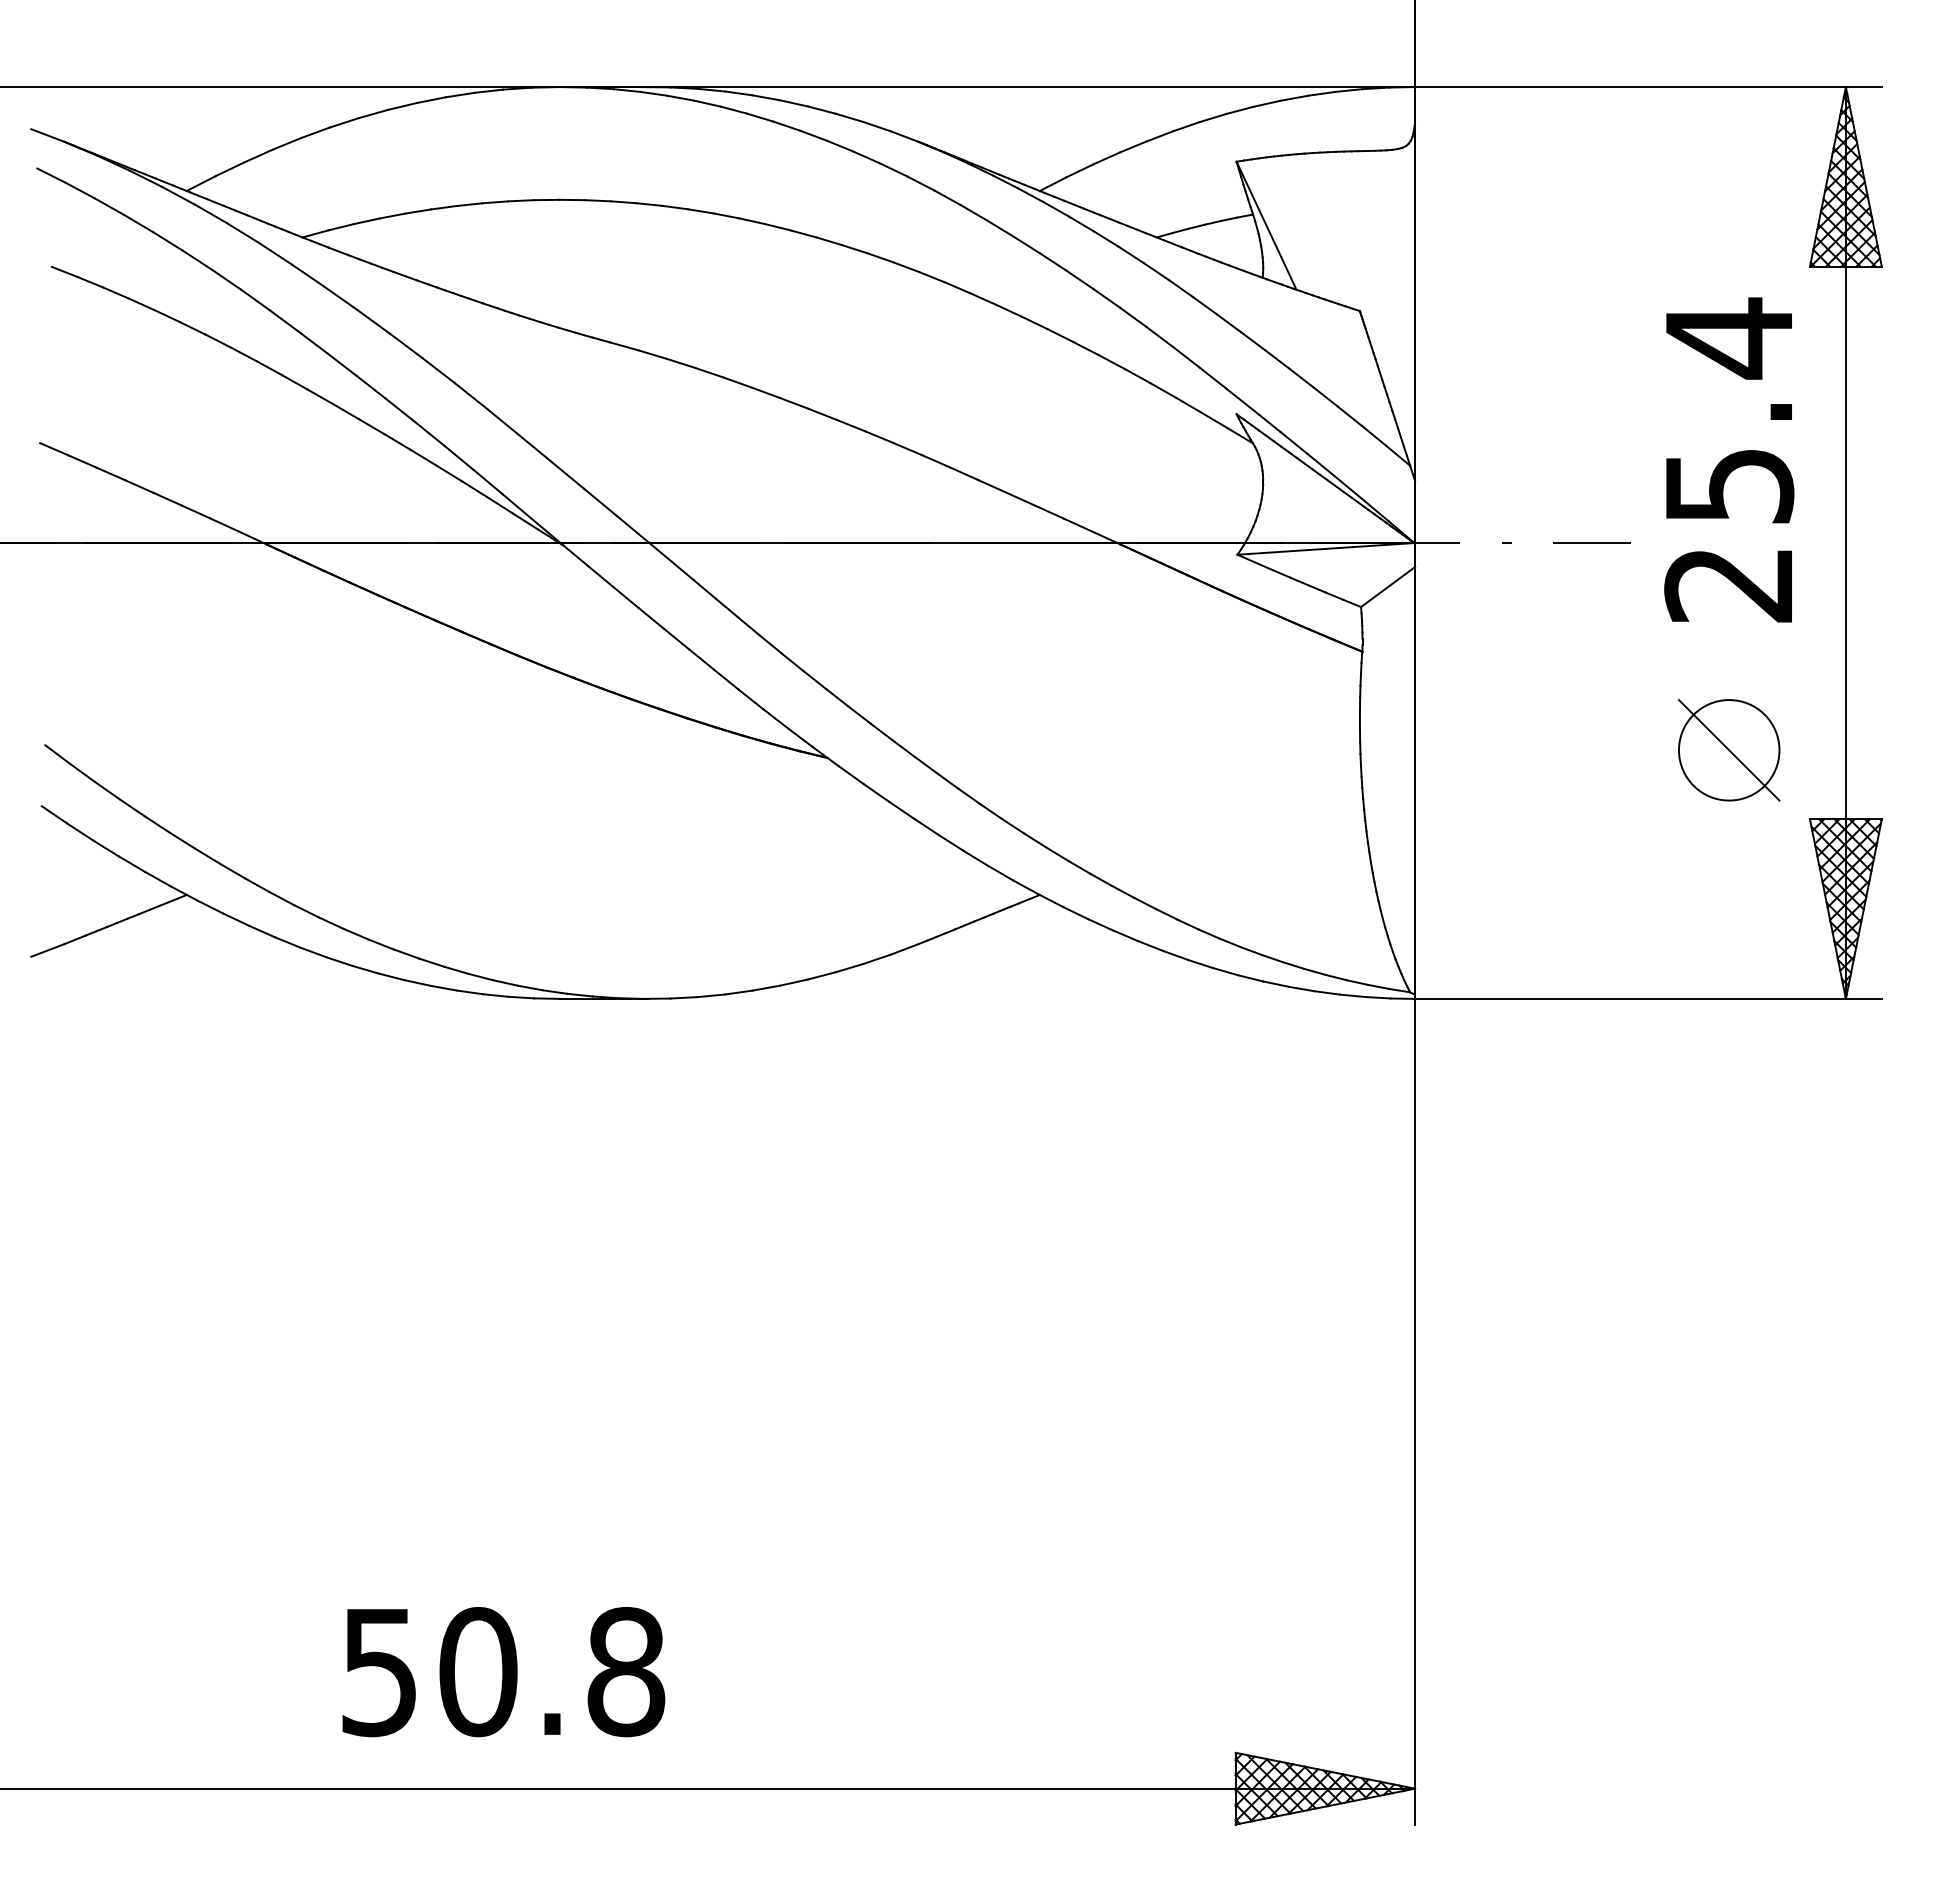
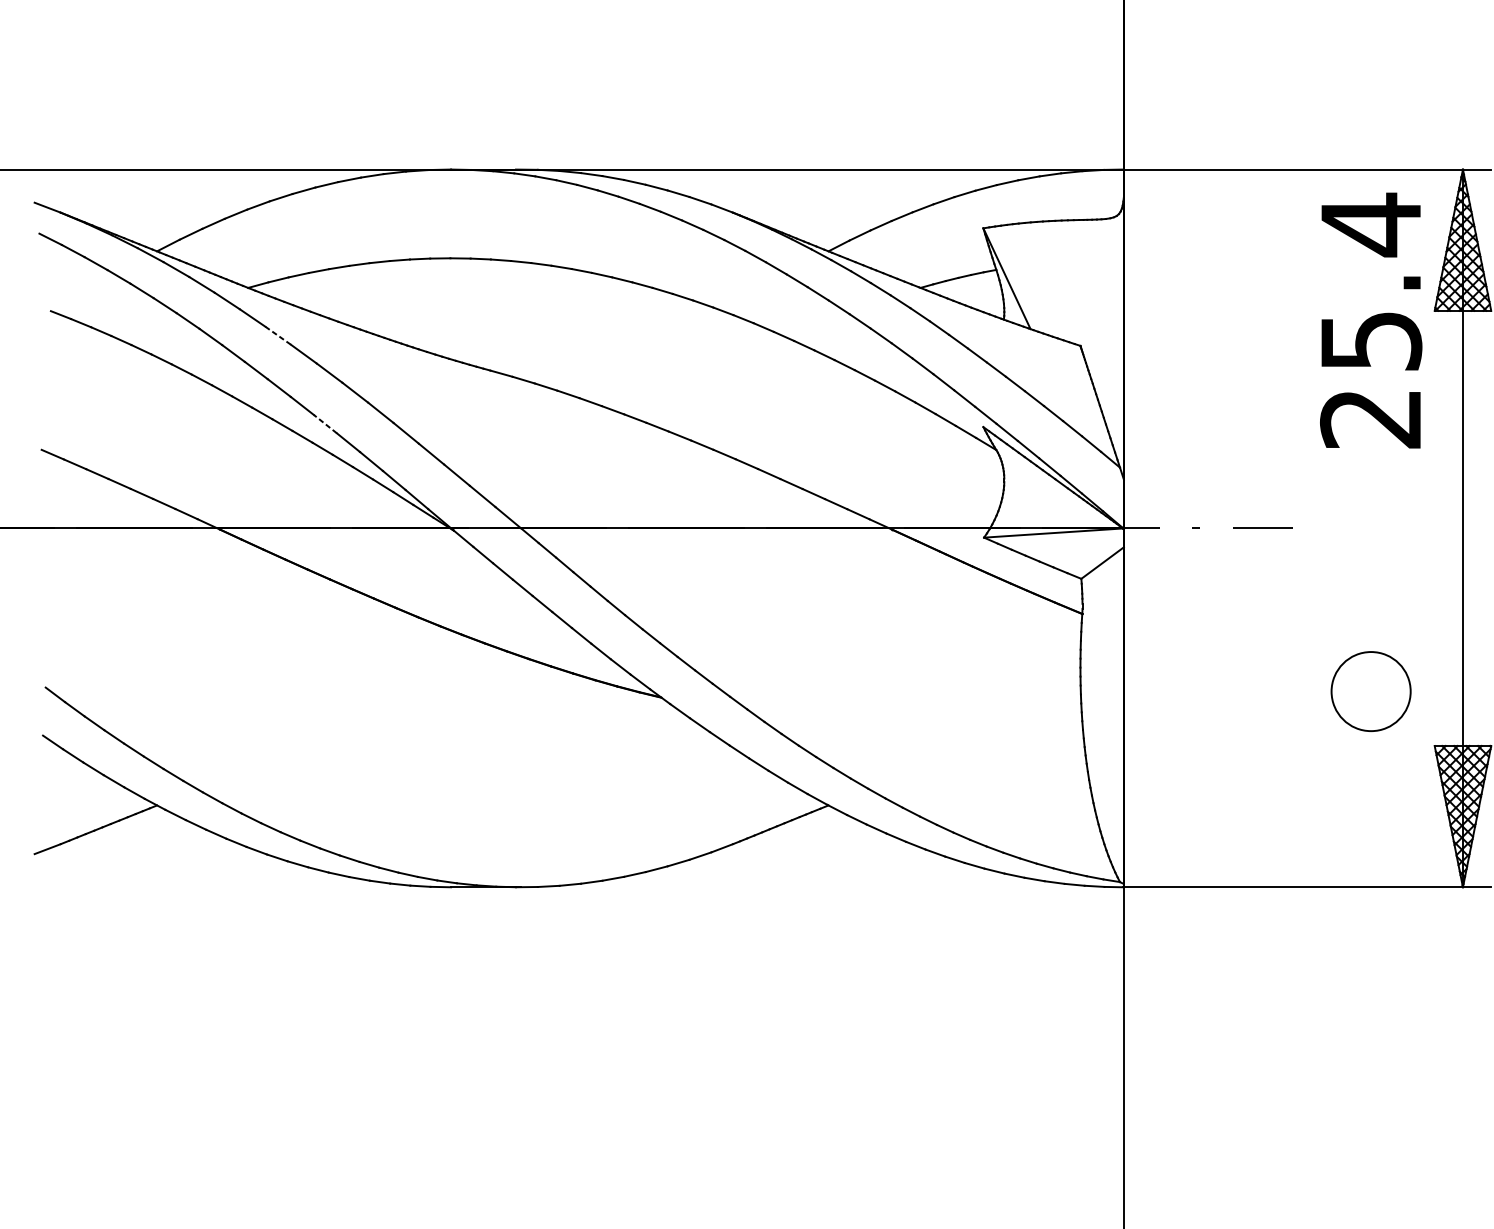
line: (340, 298) -> (278, 335), solid -> dashed
line: (400, 410) -> (325, 424), solid -> dashed
text: (1729, 459) -> (1371, 320), moved
line: (1728, 750) -> (1370, 691), removed

